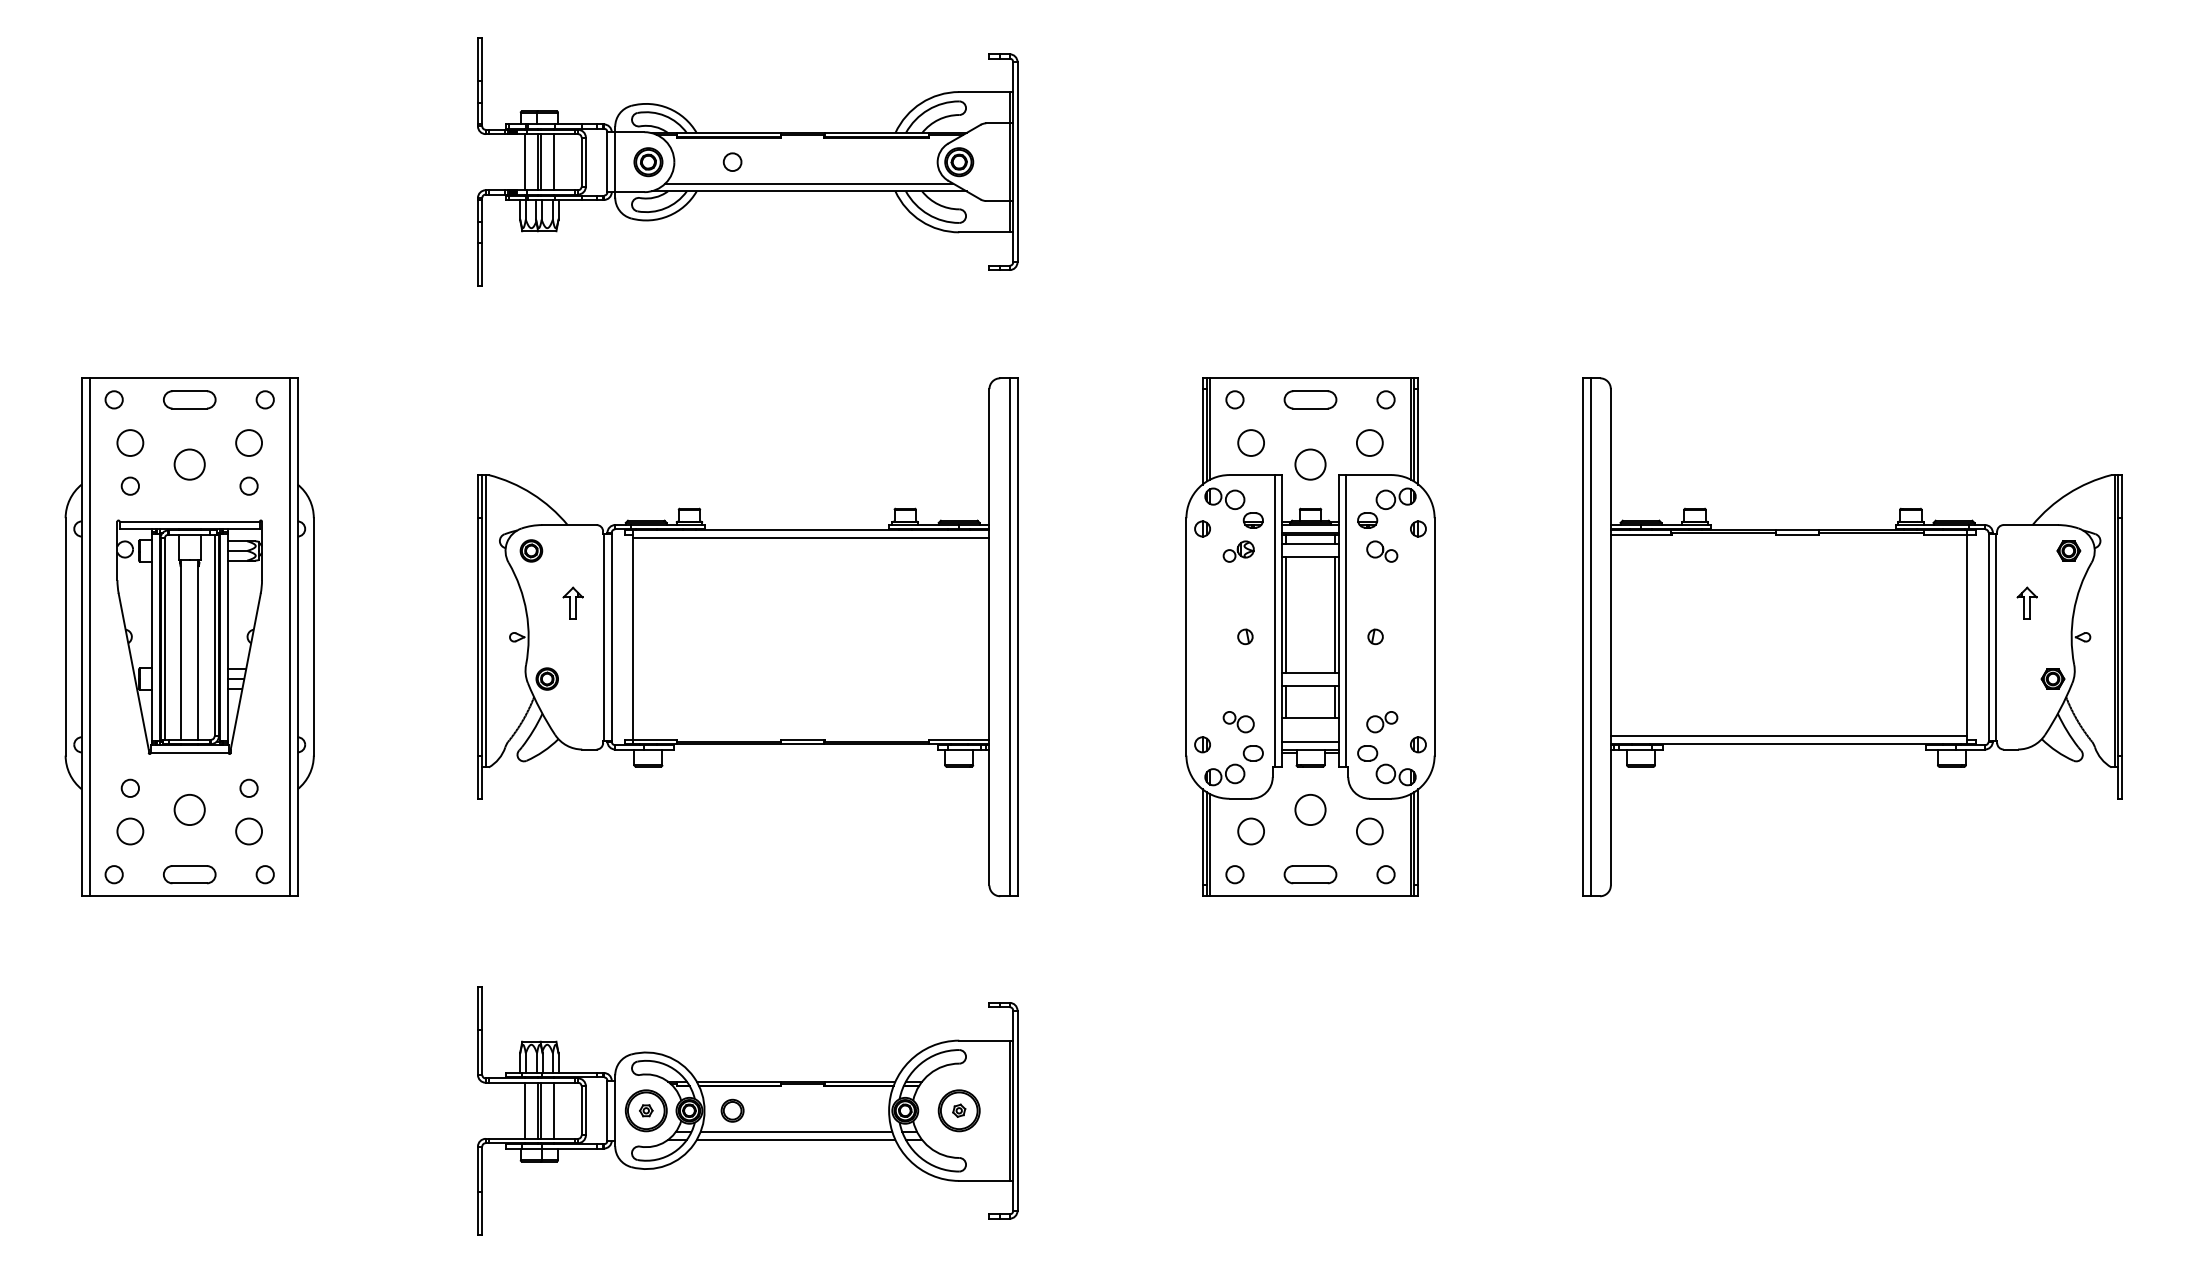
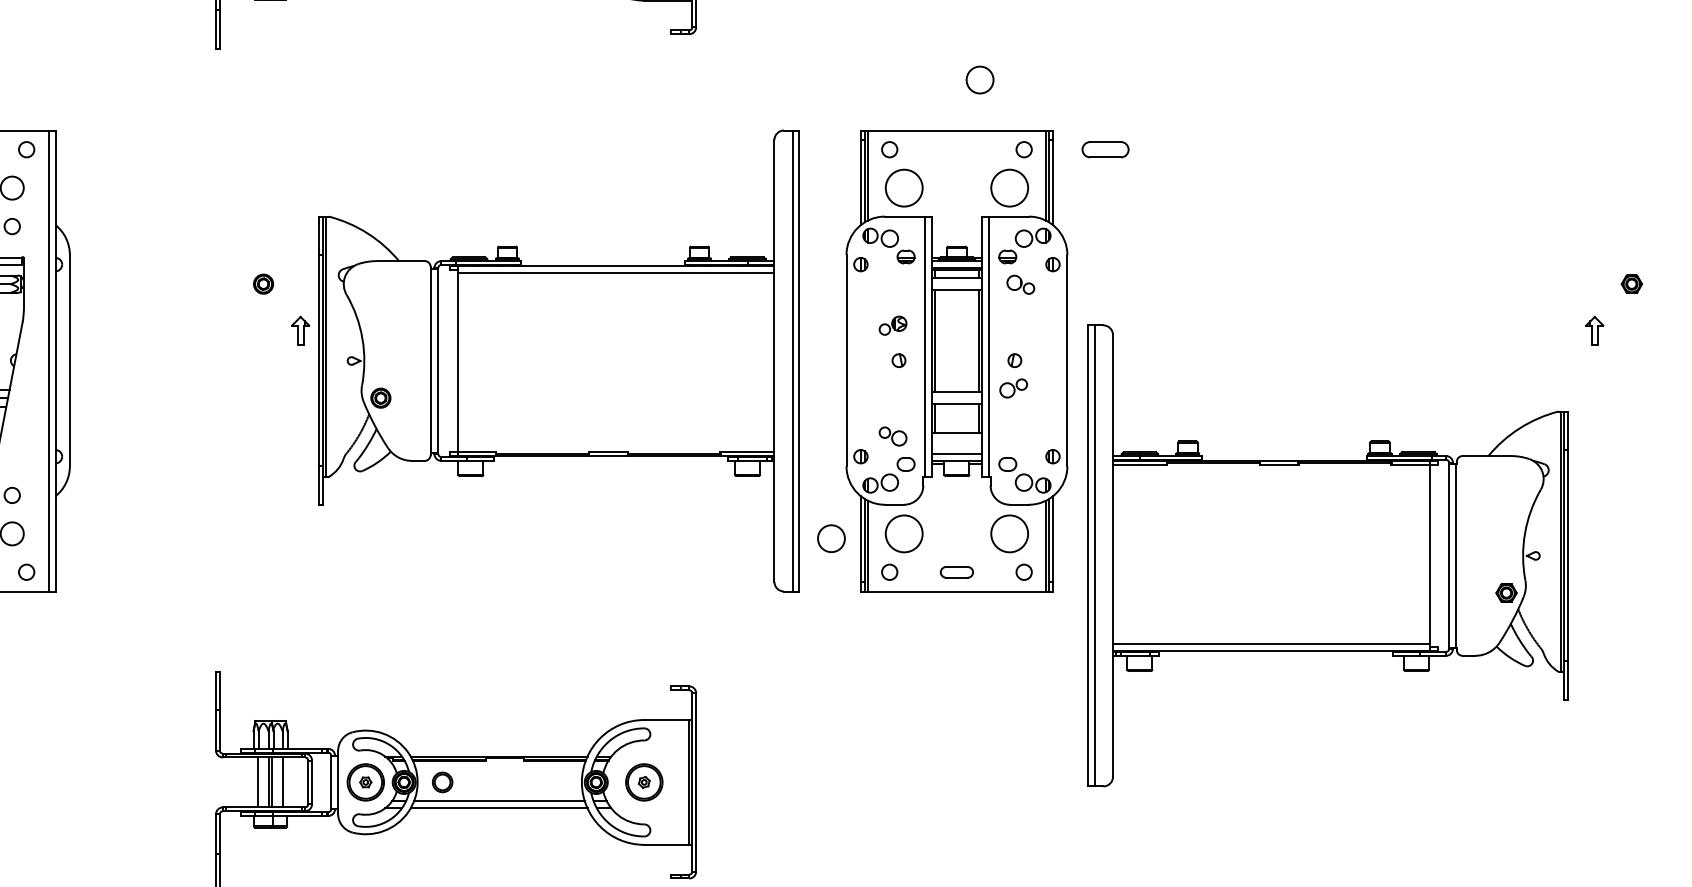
part: (1310, 399) -> (1105, 149), moved
circle: (1250, 442) -> (903, 187), size x1.6
circle: (1369, 442) -> (1009, 187), size x1.6
circle: (1310, 464) -> (980, 79), moved
part: (1238, 551) -> (892, 325), moved
part: (747, 637) -> (559, 361), moved
part: (1852, 637) -> (1328, 556), moved
part: (1382, 722) -> (1013, 388), moved
circle: (1310, 809) -> (831, 538), moved
circle: (1250, 831) -> (903, 533), size x1.6
circle: (1369, 831) -> (1009, 533), size x1.6
part: (1310, 874) -> (956, 572), size x0.7

